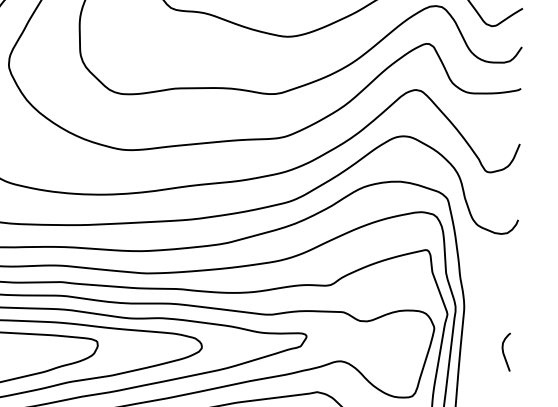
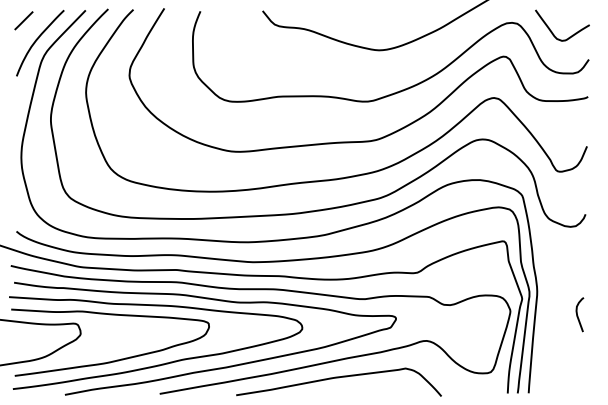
curve: (504, 353) -> (578, 315), moved

